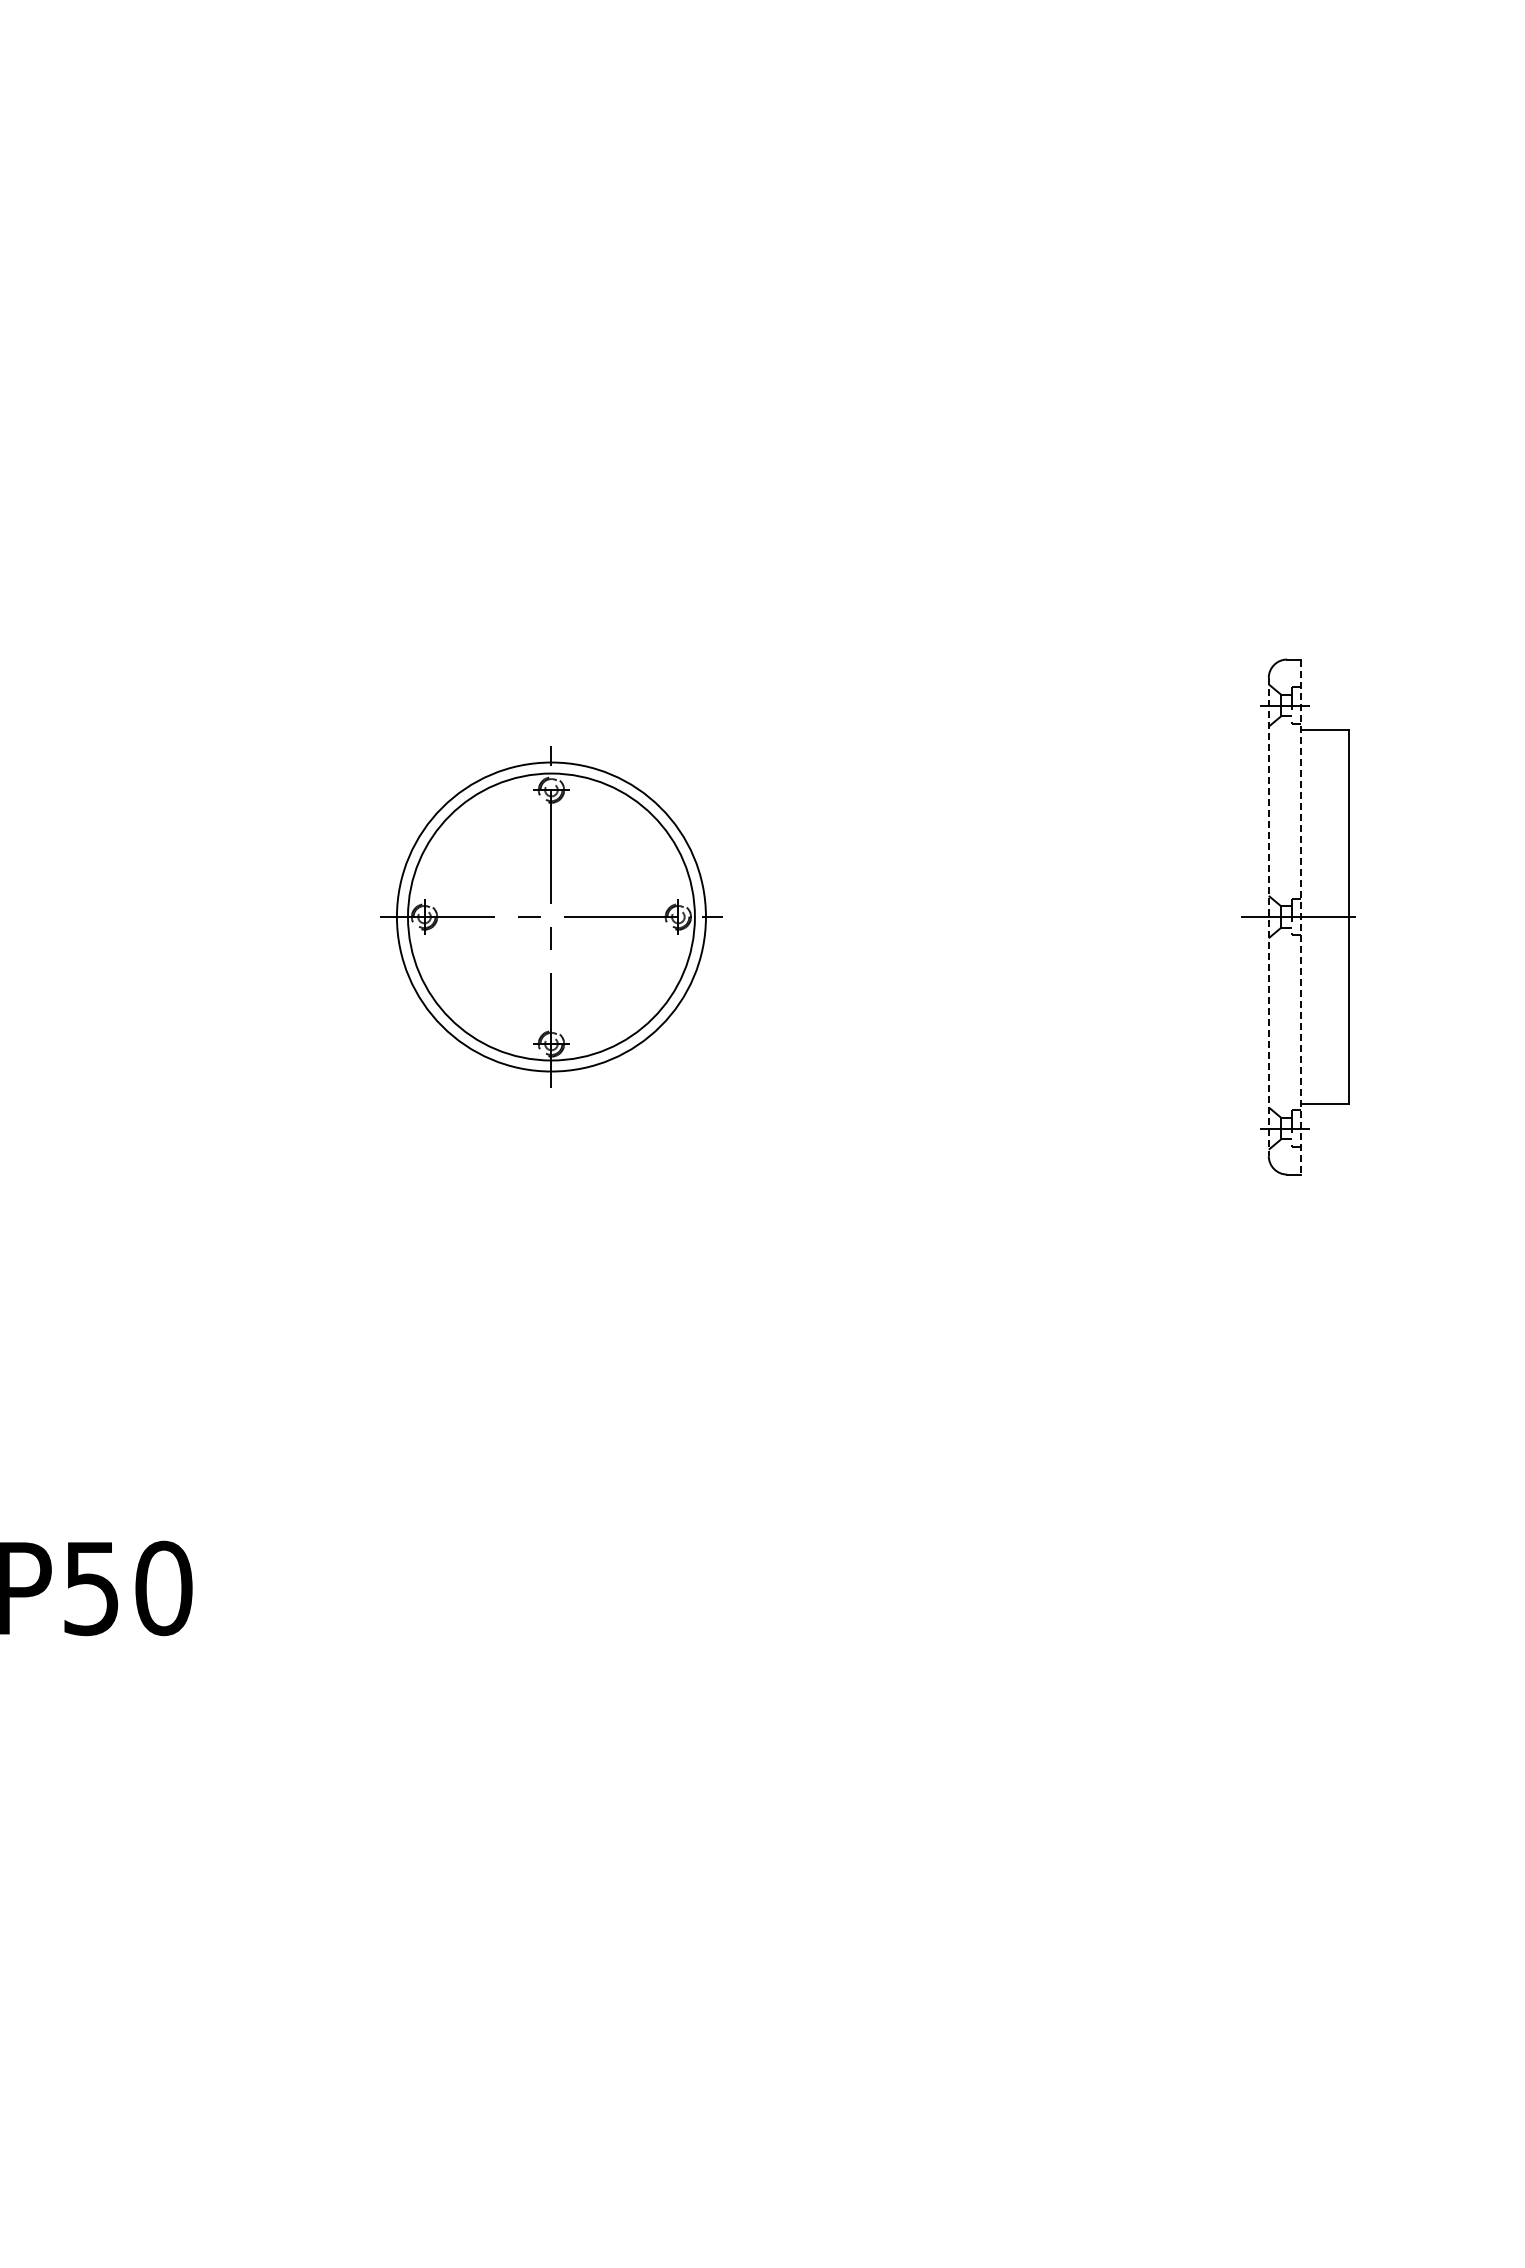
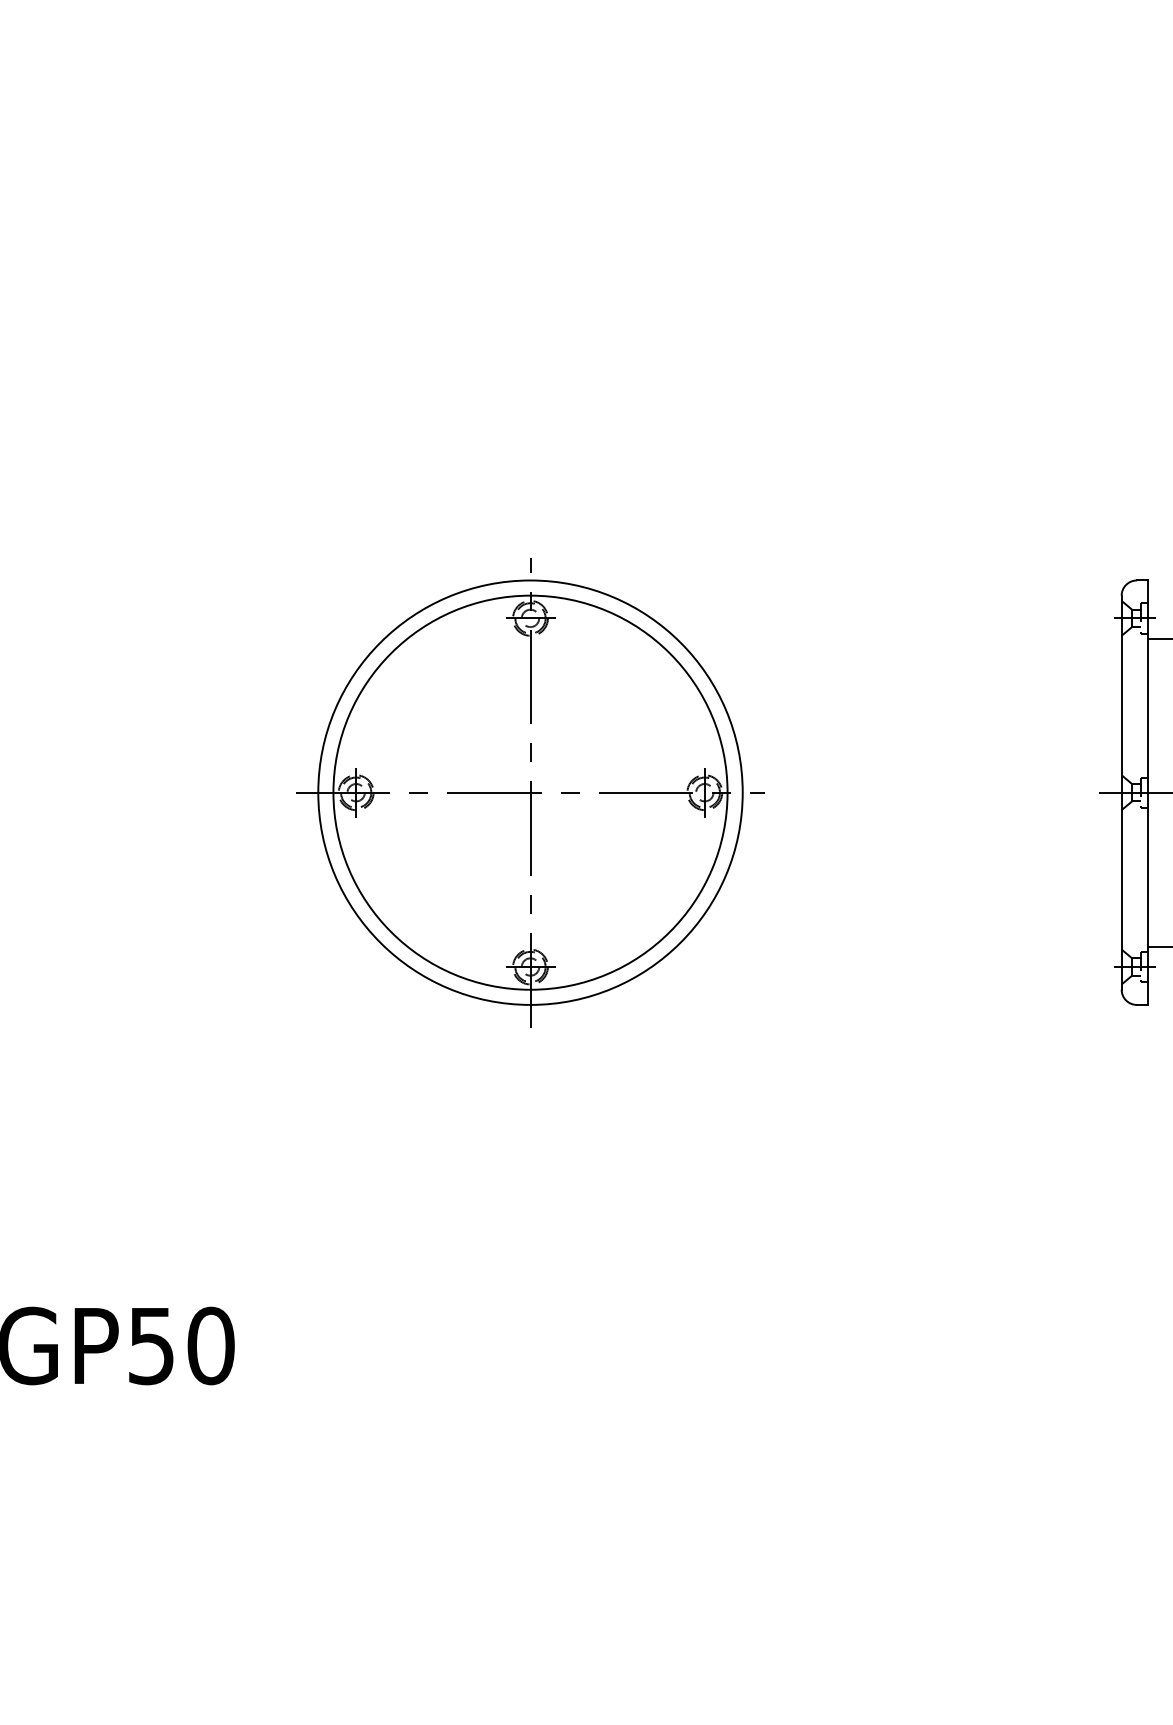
part: (551, 916) -> (530, 792), size x1.67
line: (1268, 917) -> (1121, 793), dashed -> solid
line: (1300, 917) -> (1147, 793), dashed -> solid

